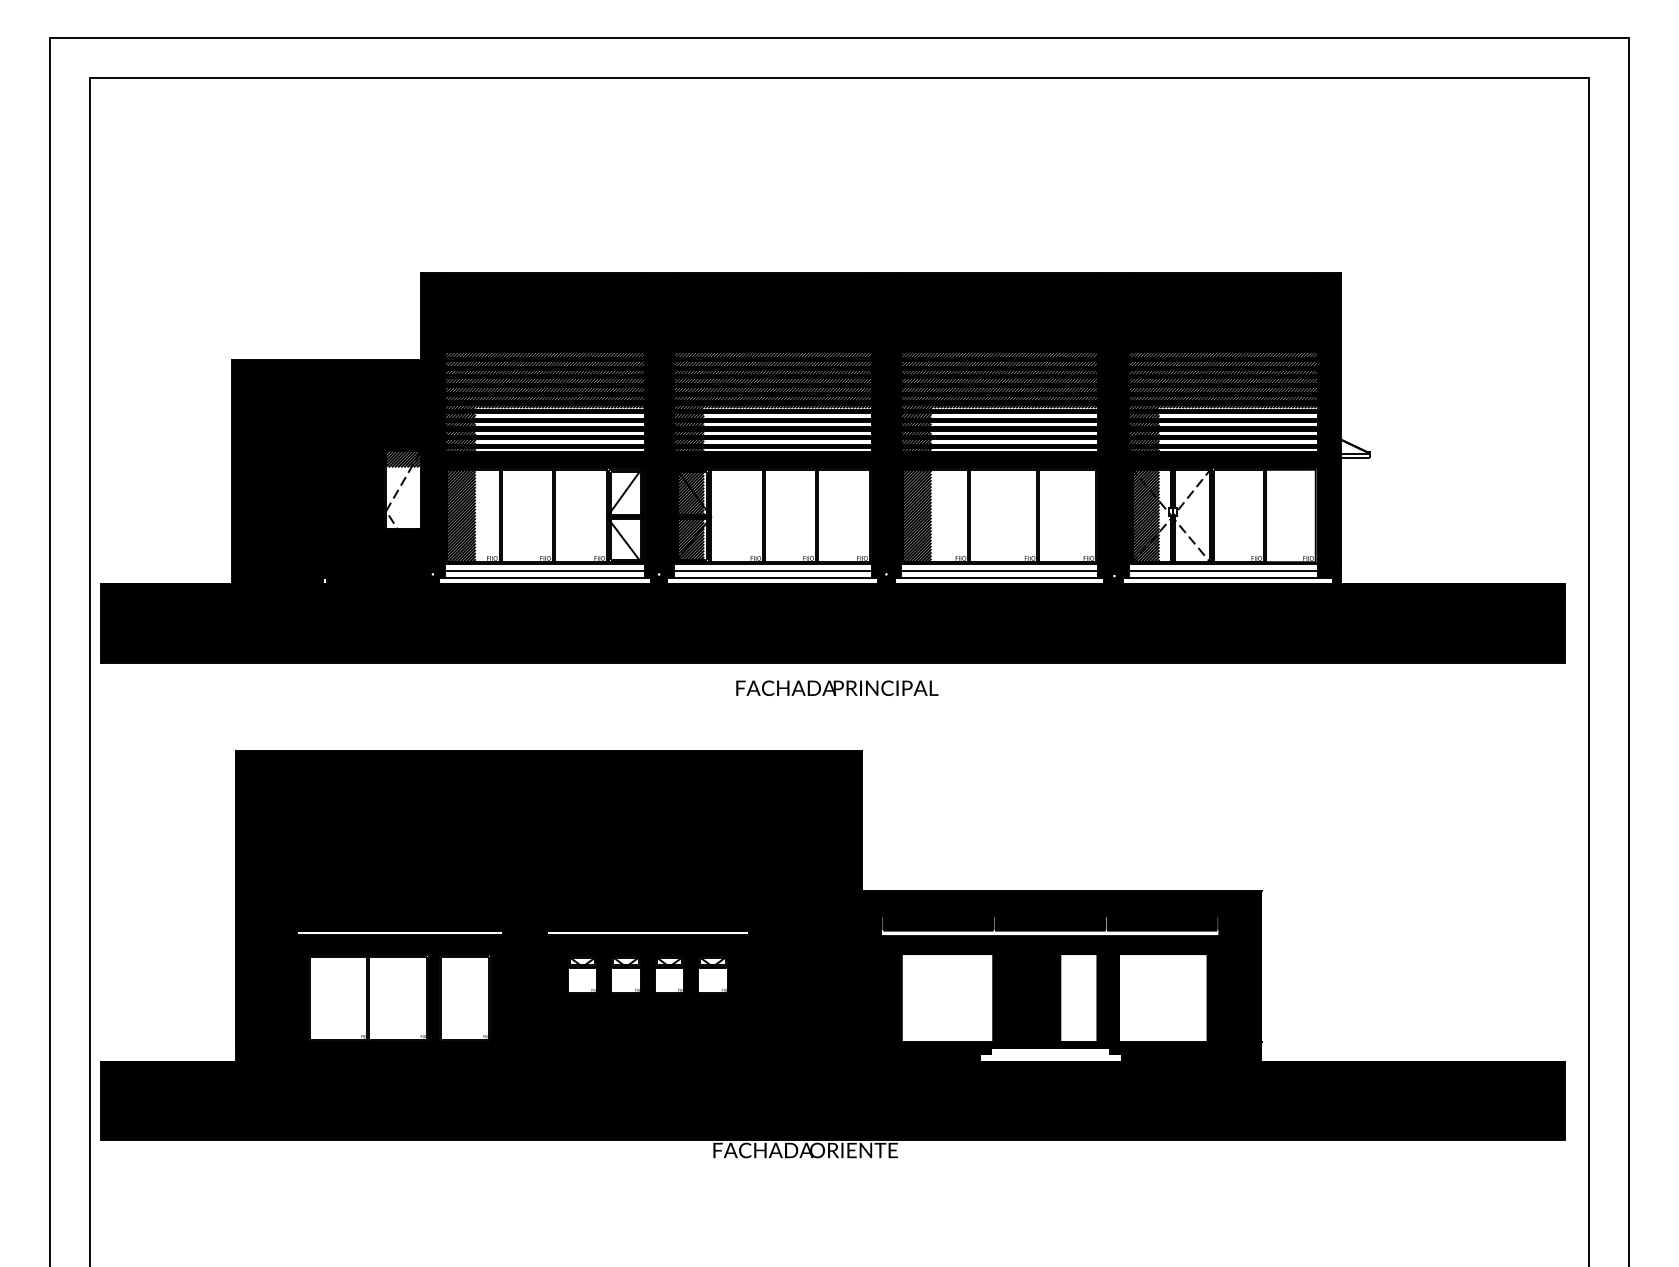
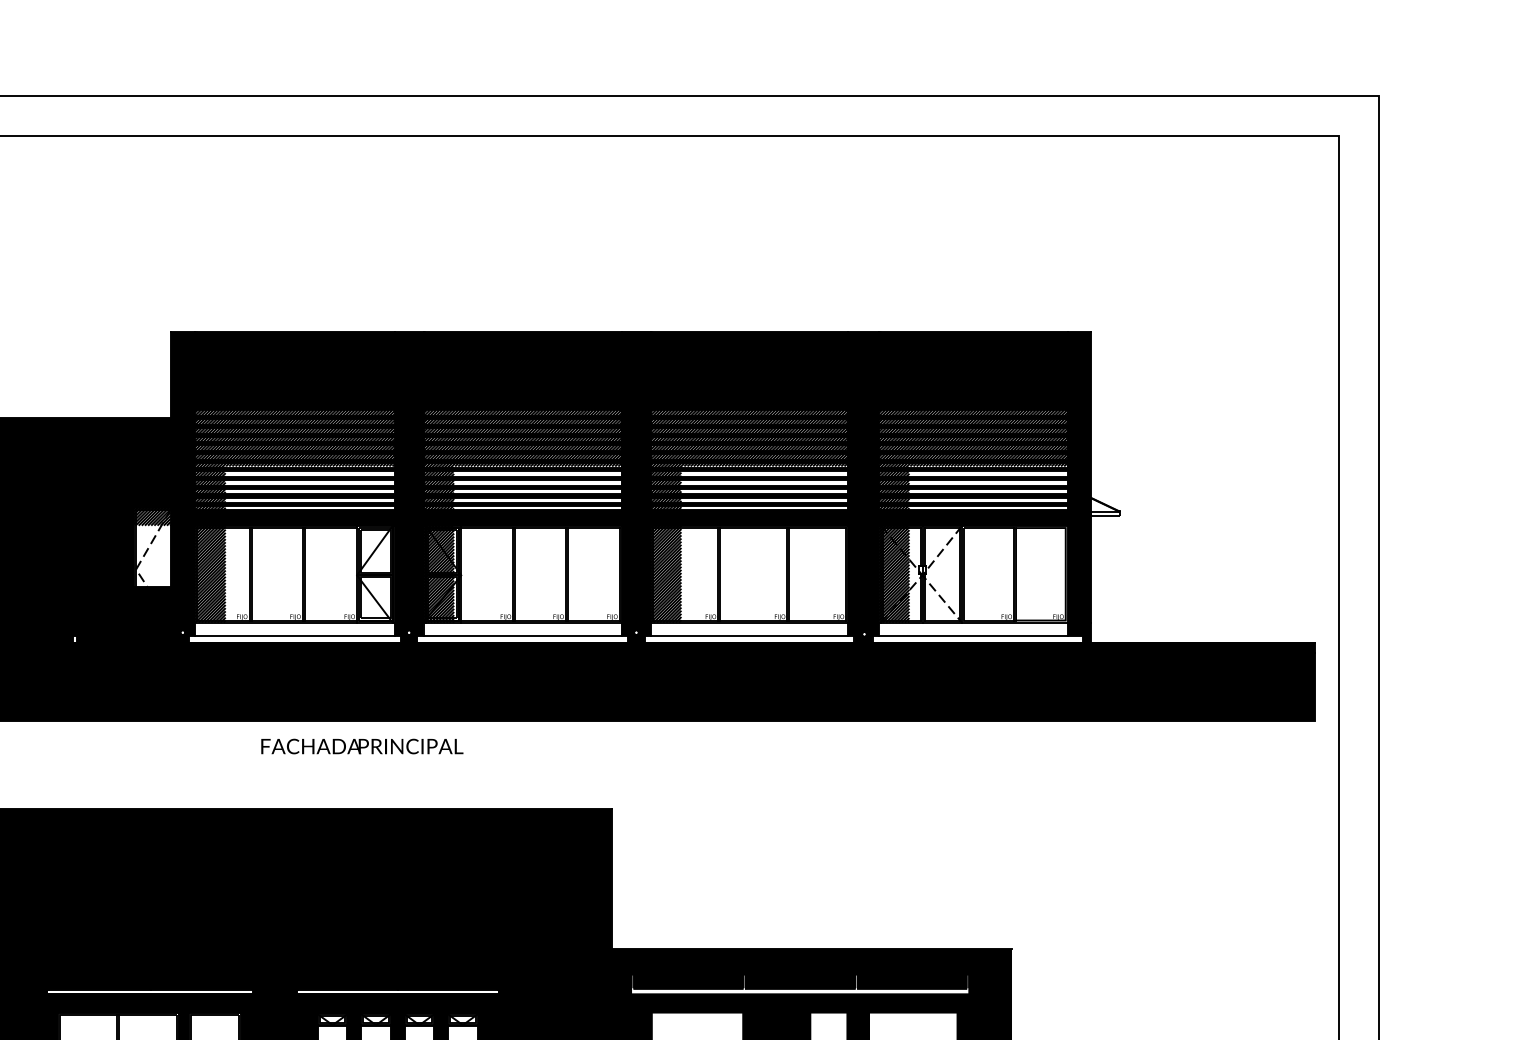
line: (544, 571) -> (294, 629), removed
line: (772, 571) -> (522, 629), removed
line: (999, 571) -> (749, 629), removed
line: (1222, 571) -> (972, 629), removed
text: (837, 687) -> (362, 745), moved

